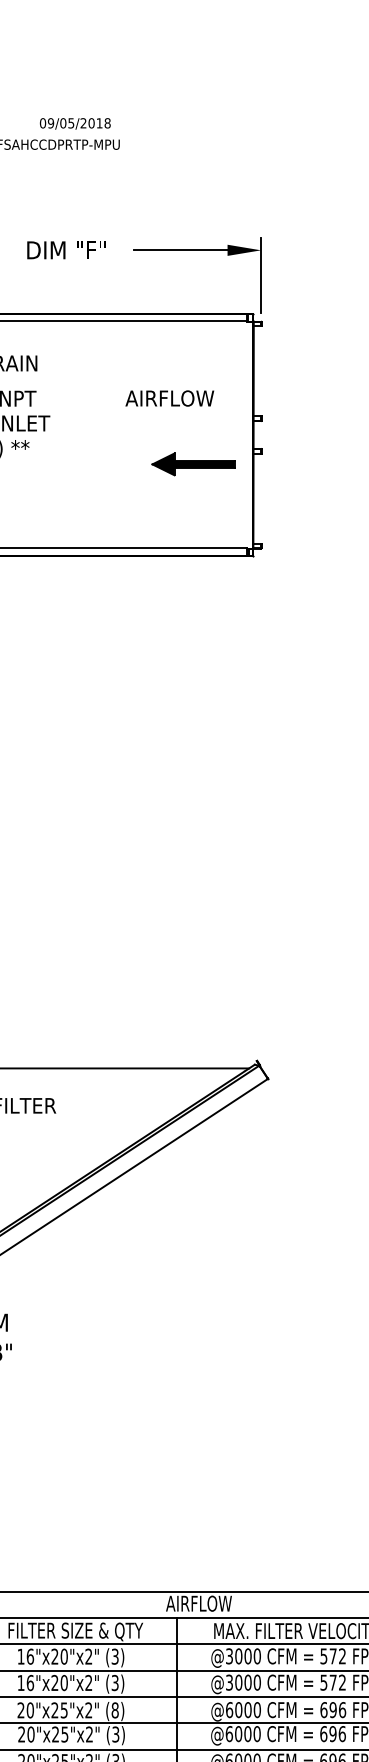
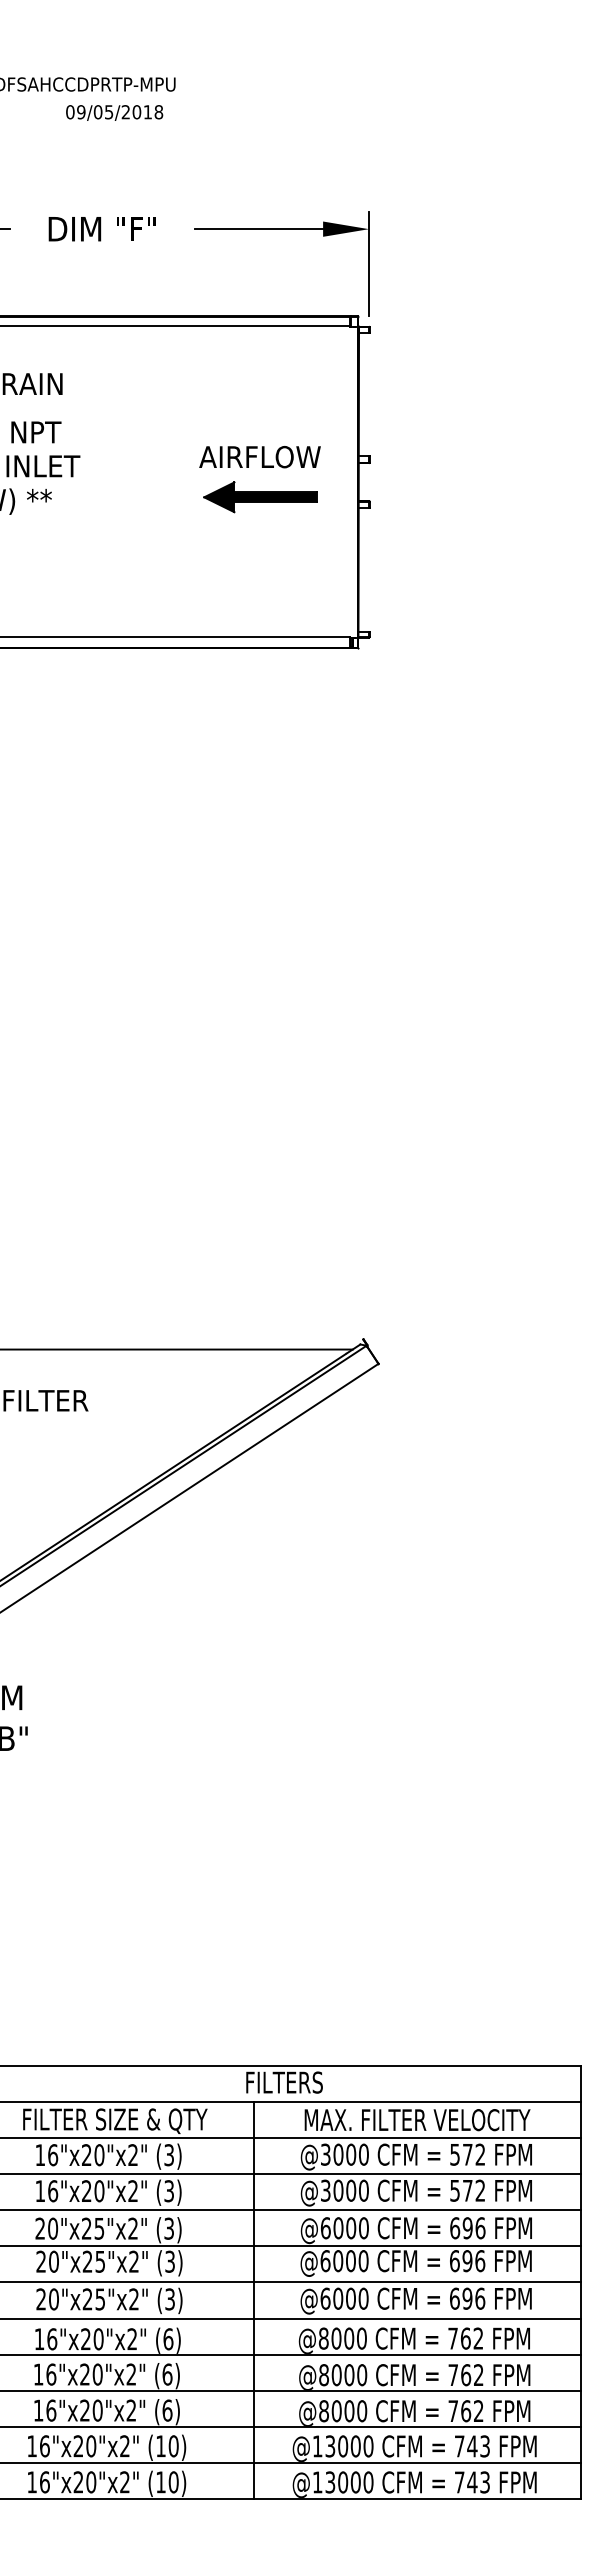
text: (75, 123) -> (114, 112), moved
text: (169, 398) -> (259, 457), moved
part: (193, 464) -> (260, 497), moved
text: (198, 1603) -> (283, 2082), AIRFLOW -> FILTERS
text: (115, 1710) -> (169, 2228), (8) -> (3)

